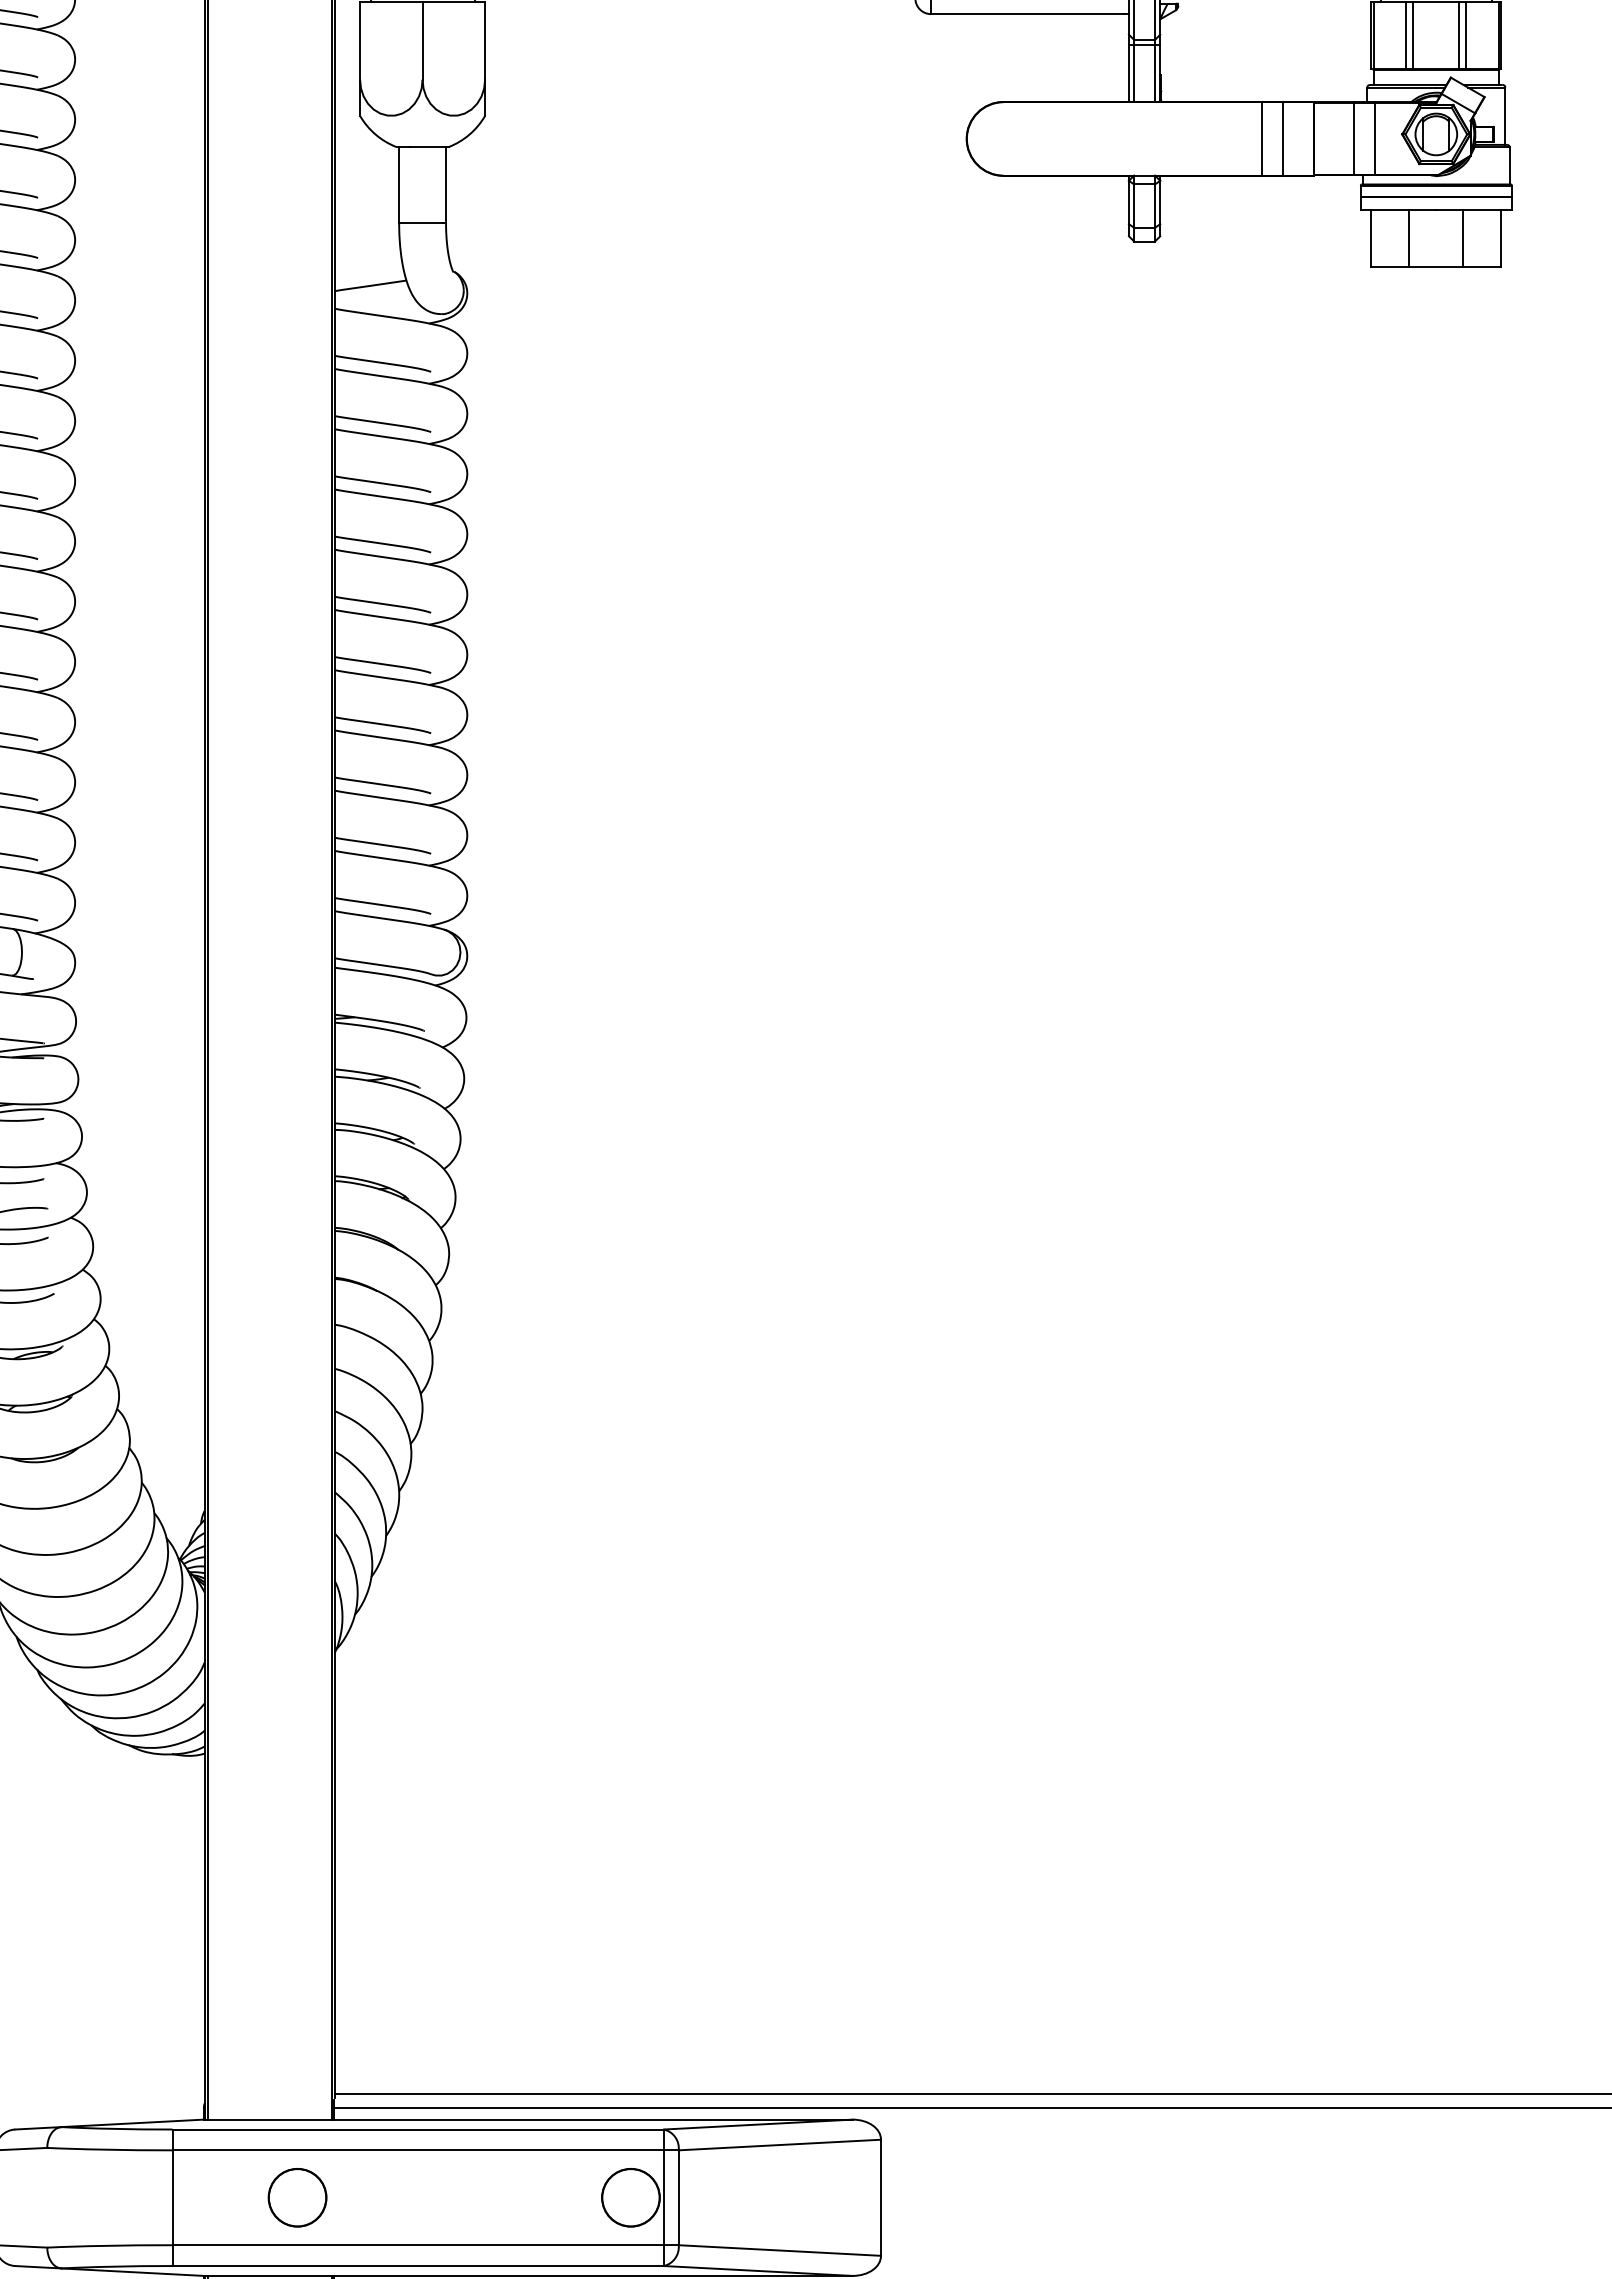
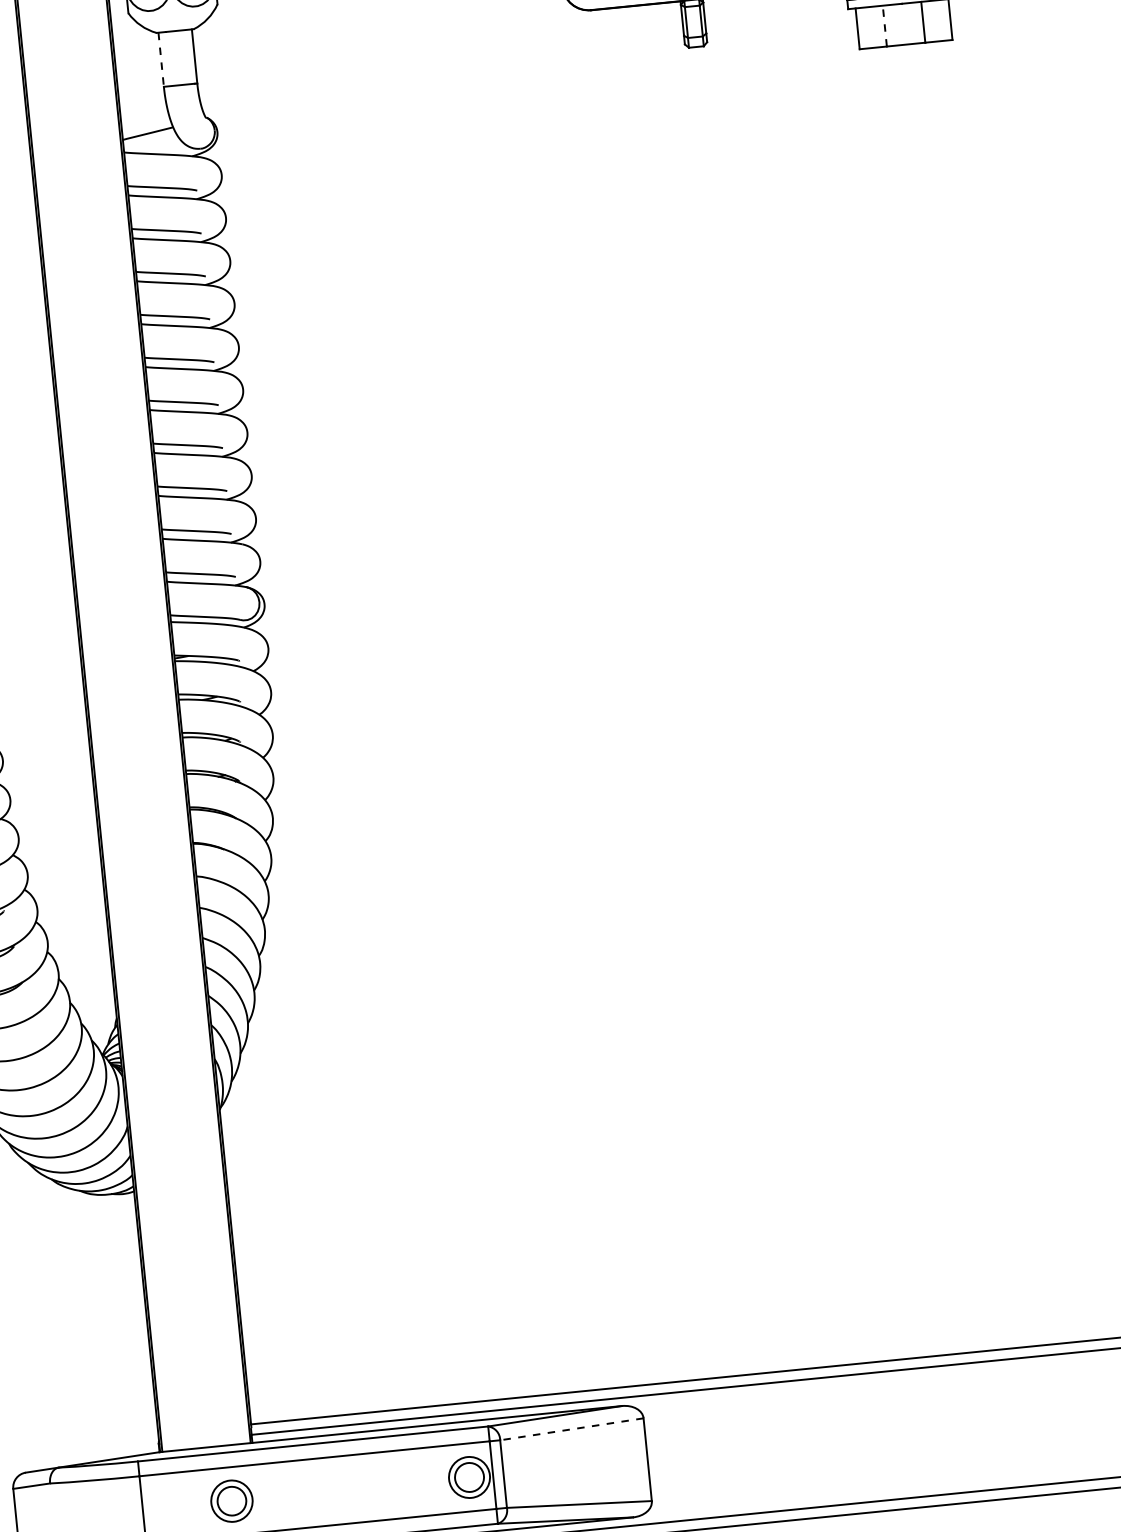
line: (399, 185) -> (161, 60), solid -> dashed
line: (1409, 238) -> (884, 26), solid -> dashed
line: (779, 2145) -> (571, 1429), solid -> dashed
circle: (297, 2197) -> (231, 1501), size x0.7
circle: (630, 2197) -> (469, 1477), size x0.7

